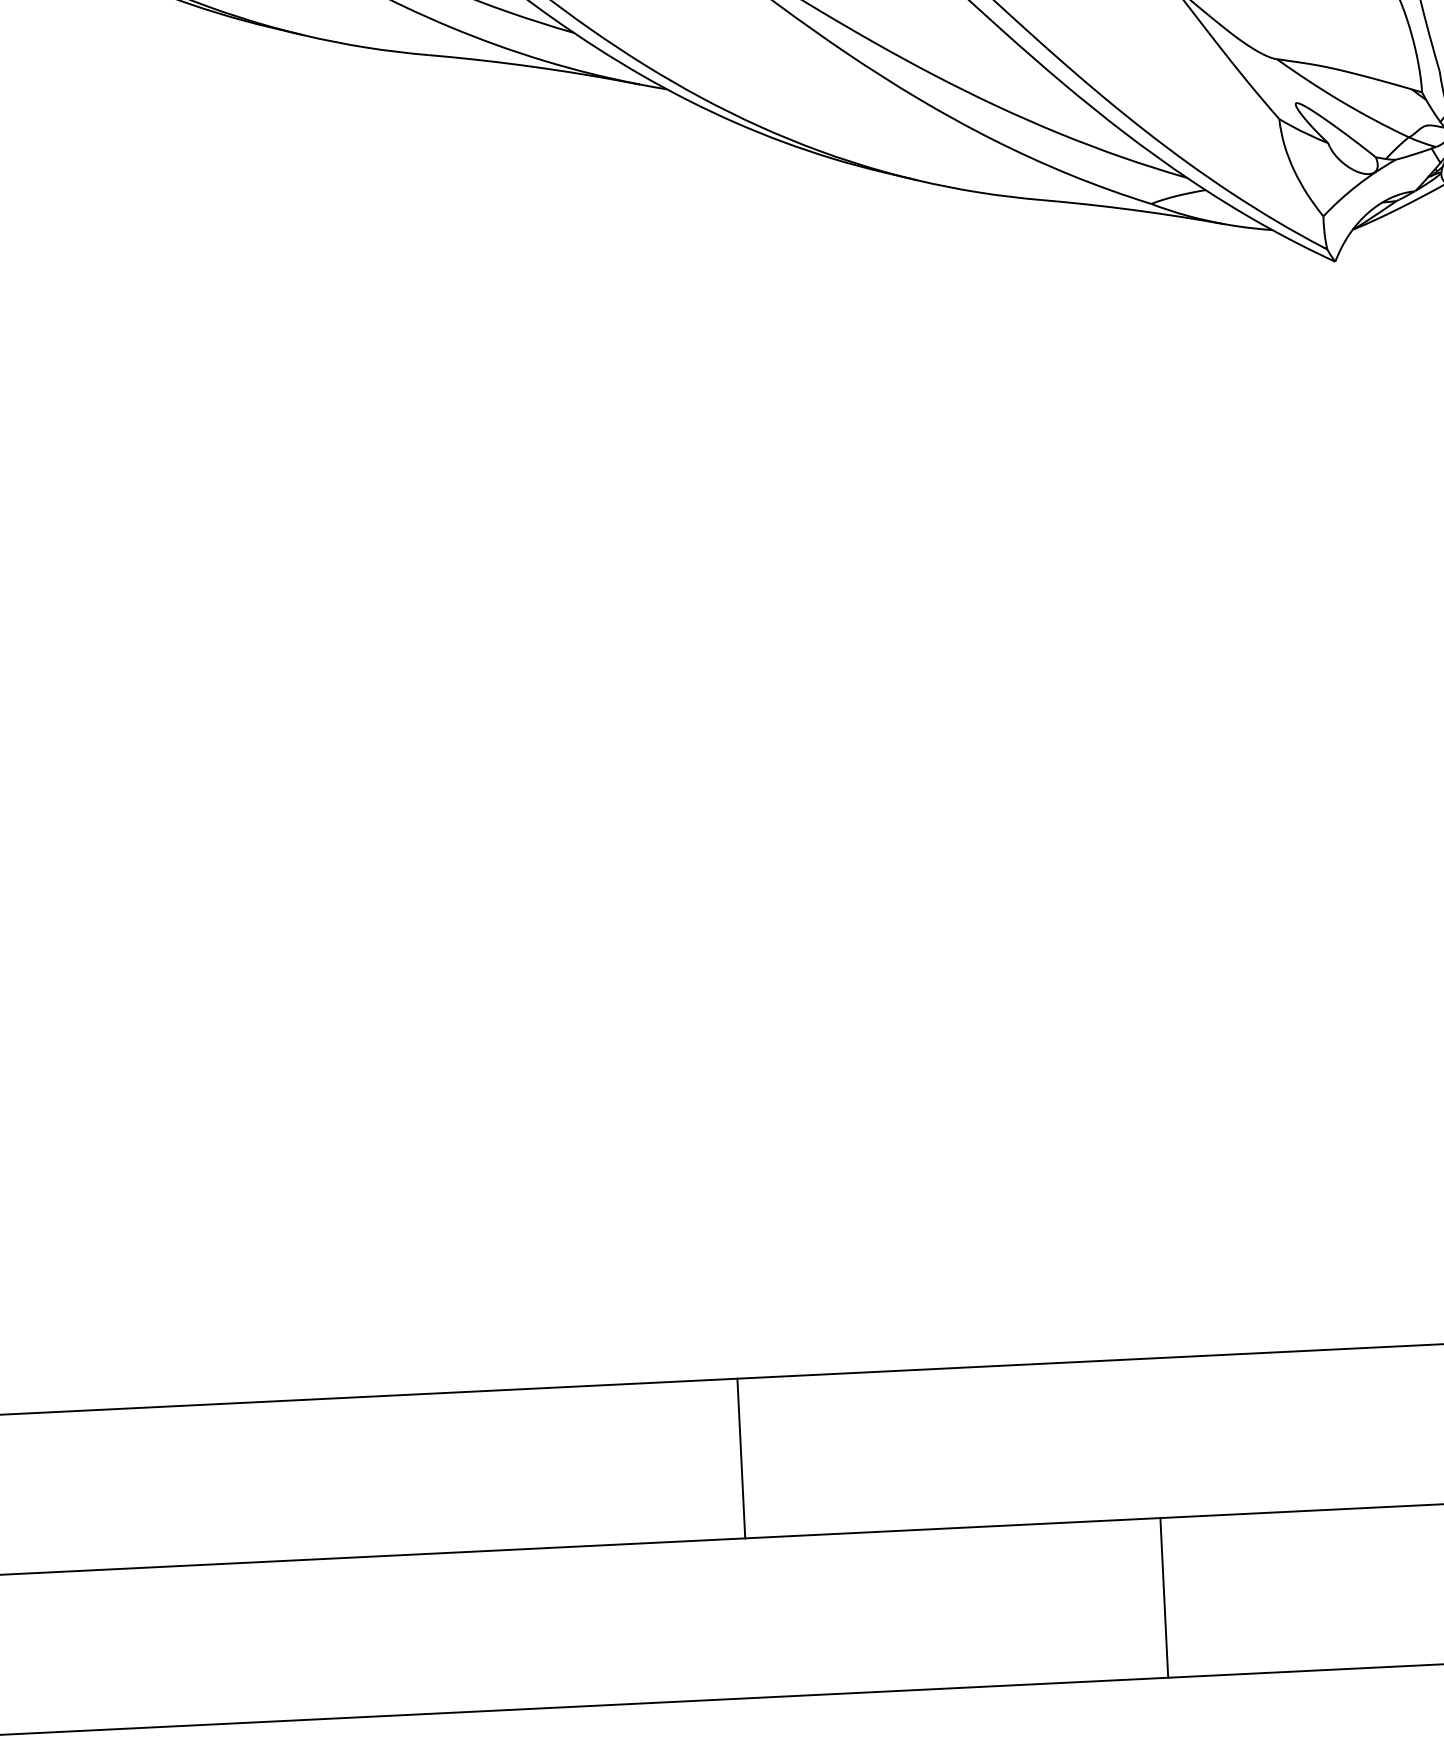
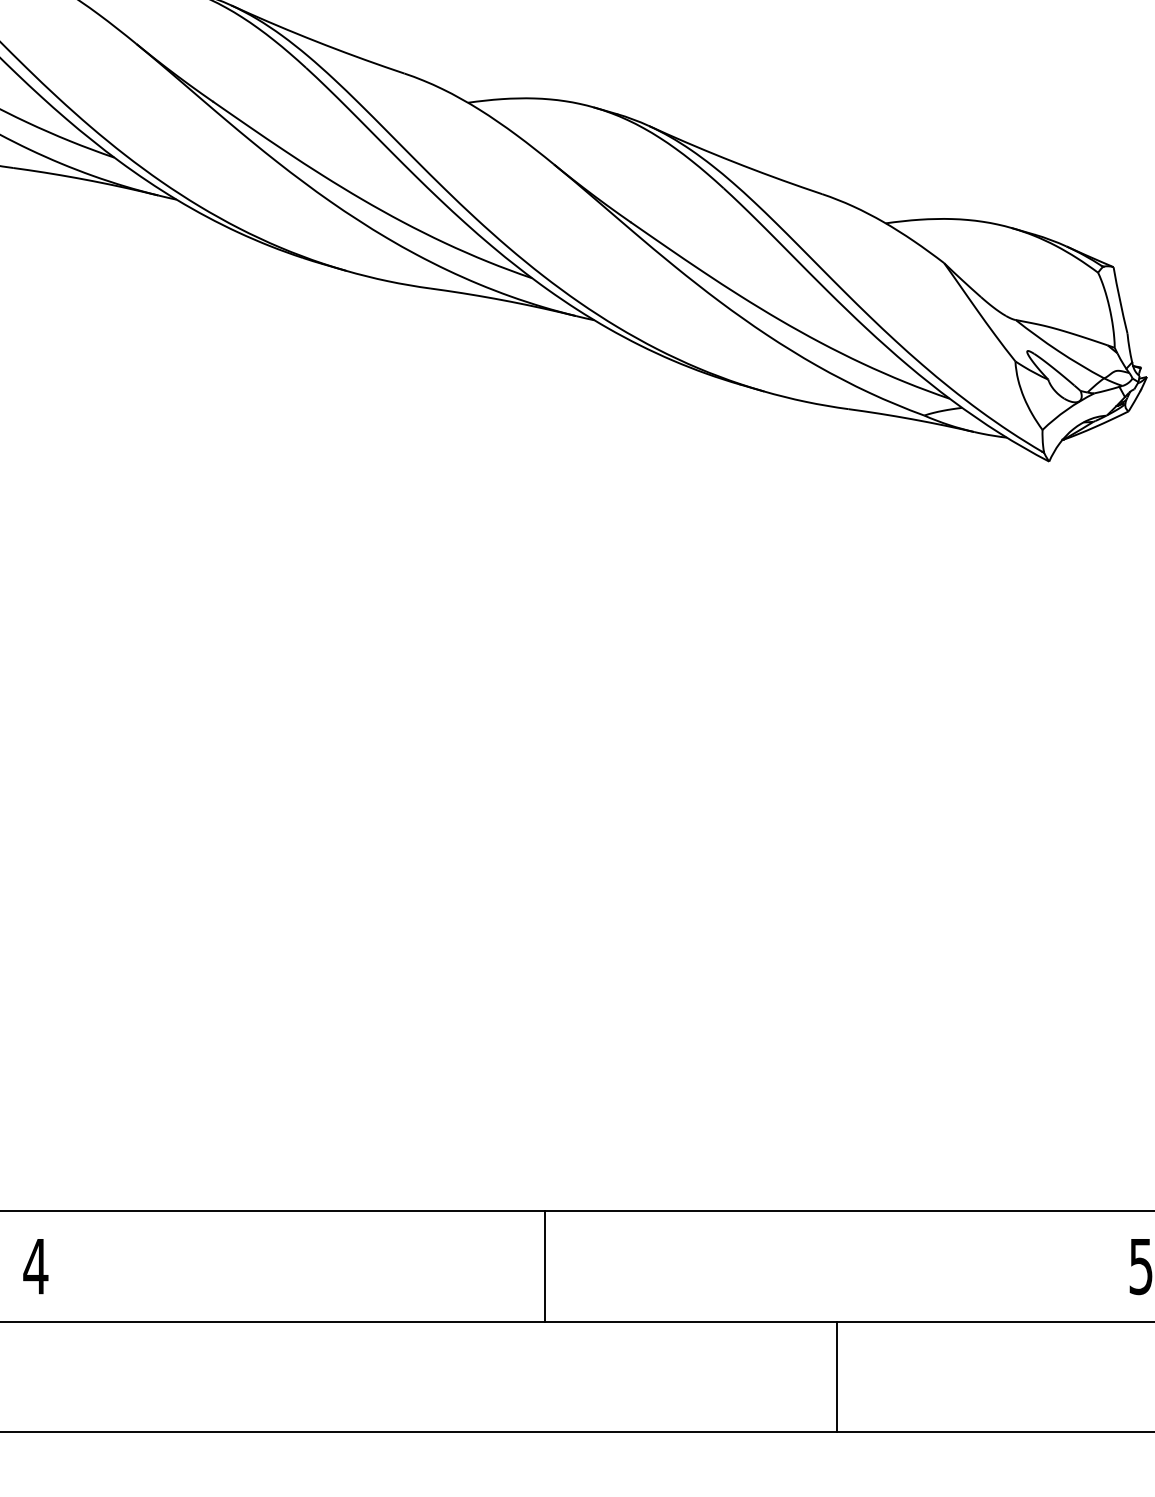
line: (741, 1458) -> (545, 1266), moved
line: (1164, 1597) -> (837, 1376), moved

